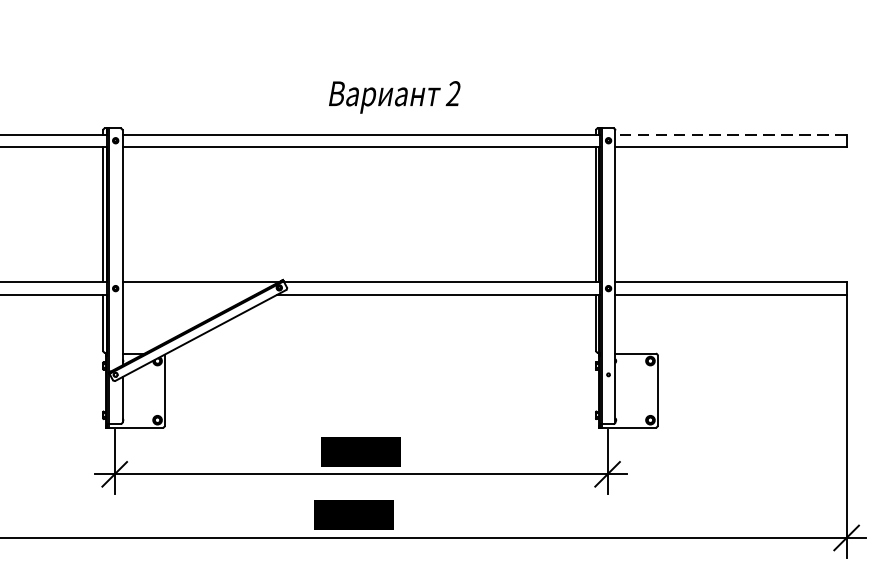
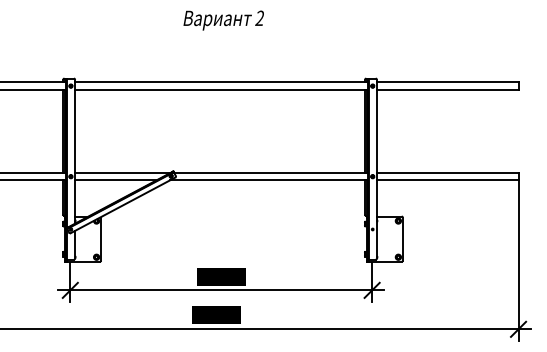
text: (394, 97) -> (223, 20), moved
line: (730, 134) -> (447, 82), dashed -> solid
line: (188, 294) -> (115, 180), added

